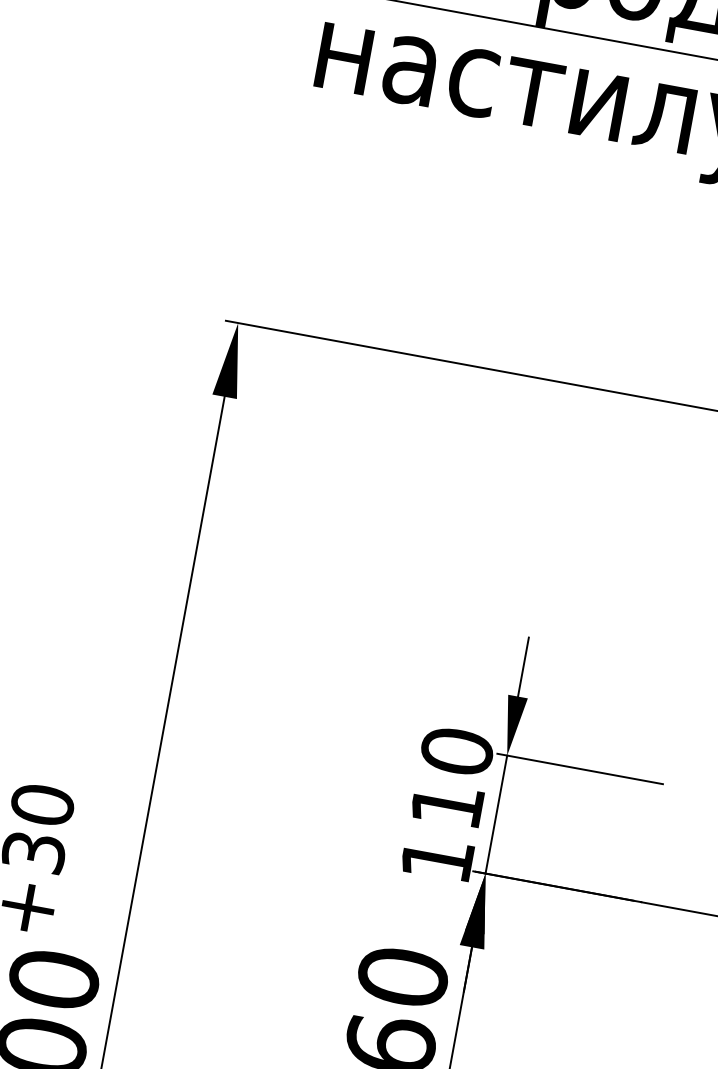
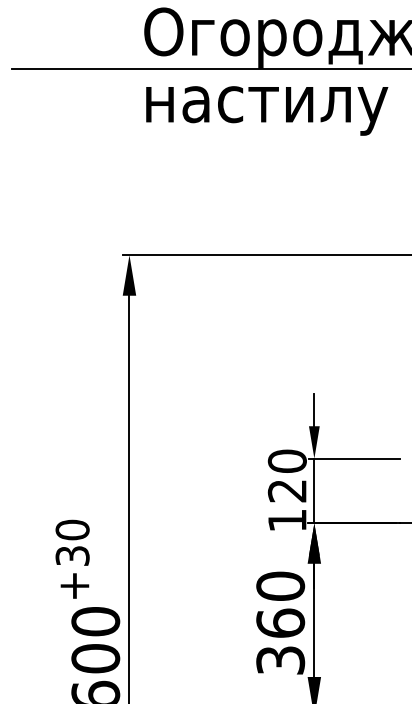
text: (445, 806) -> (286, 491), 110 -> 120

